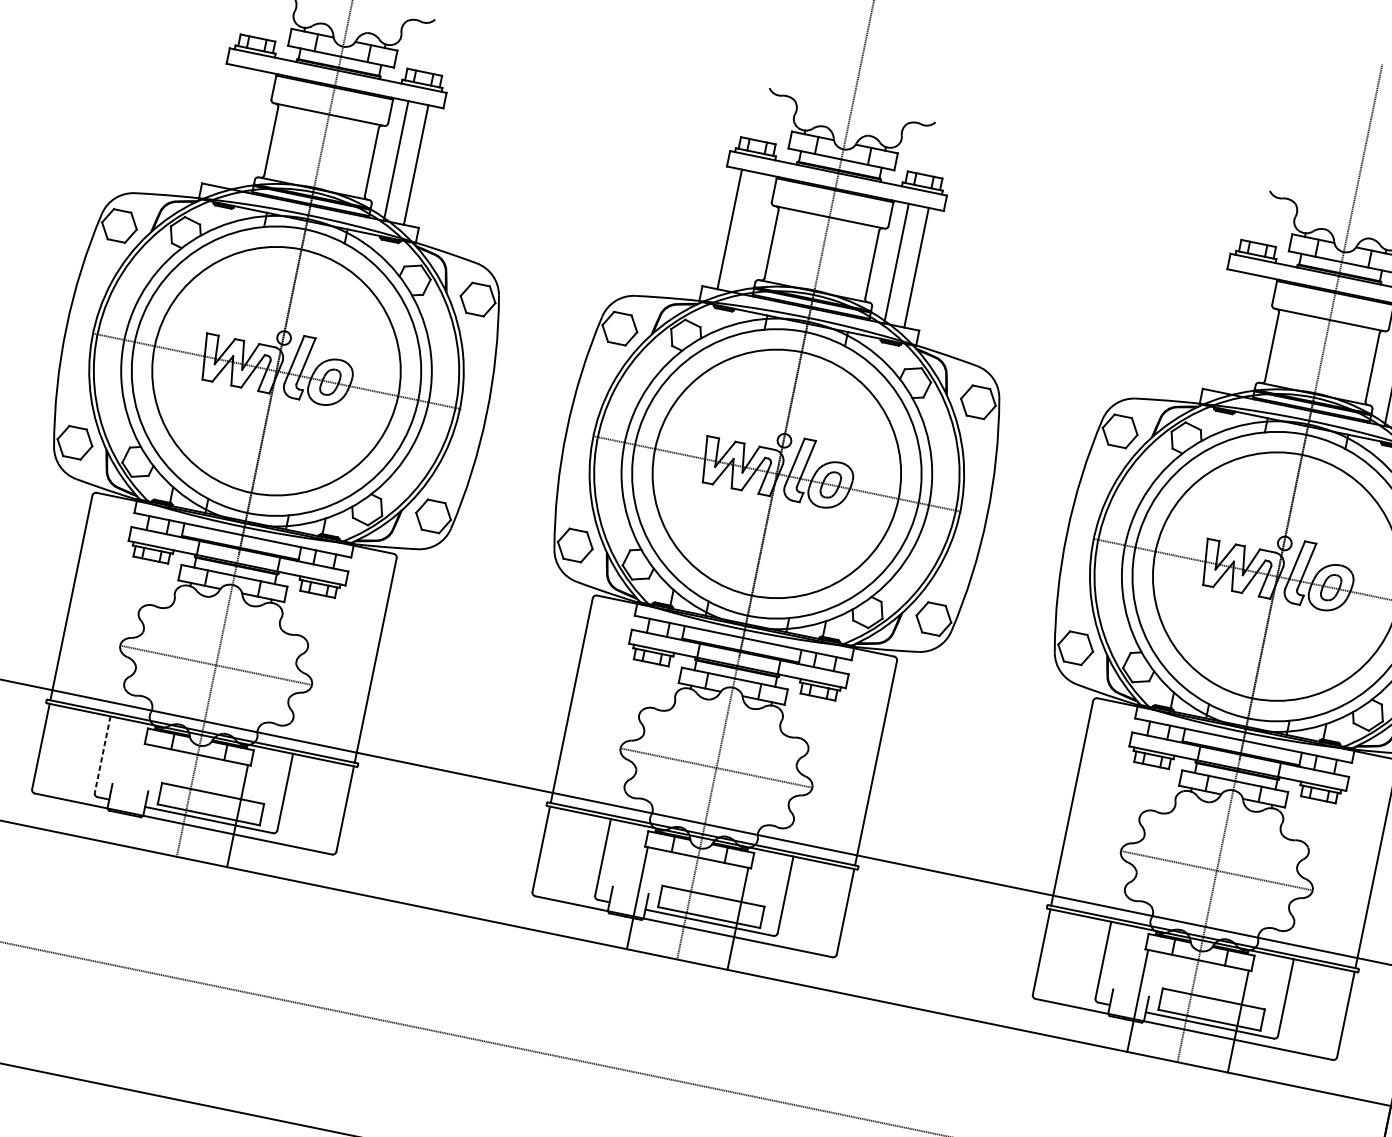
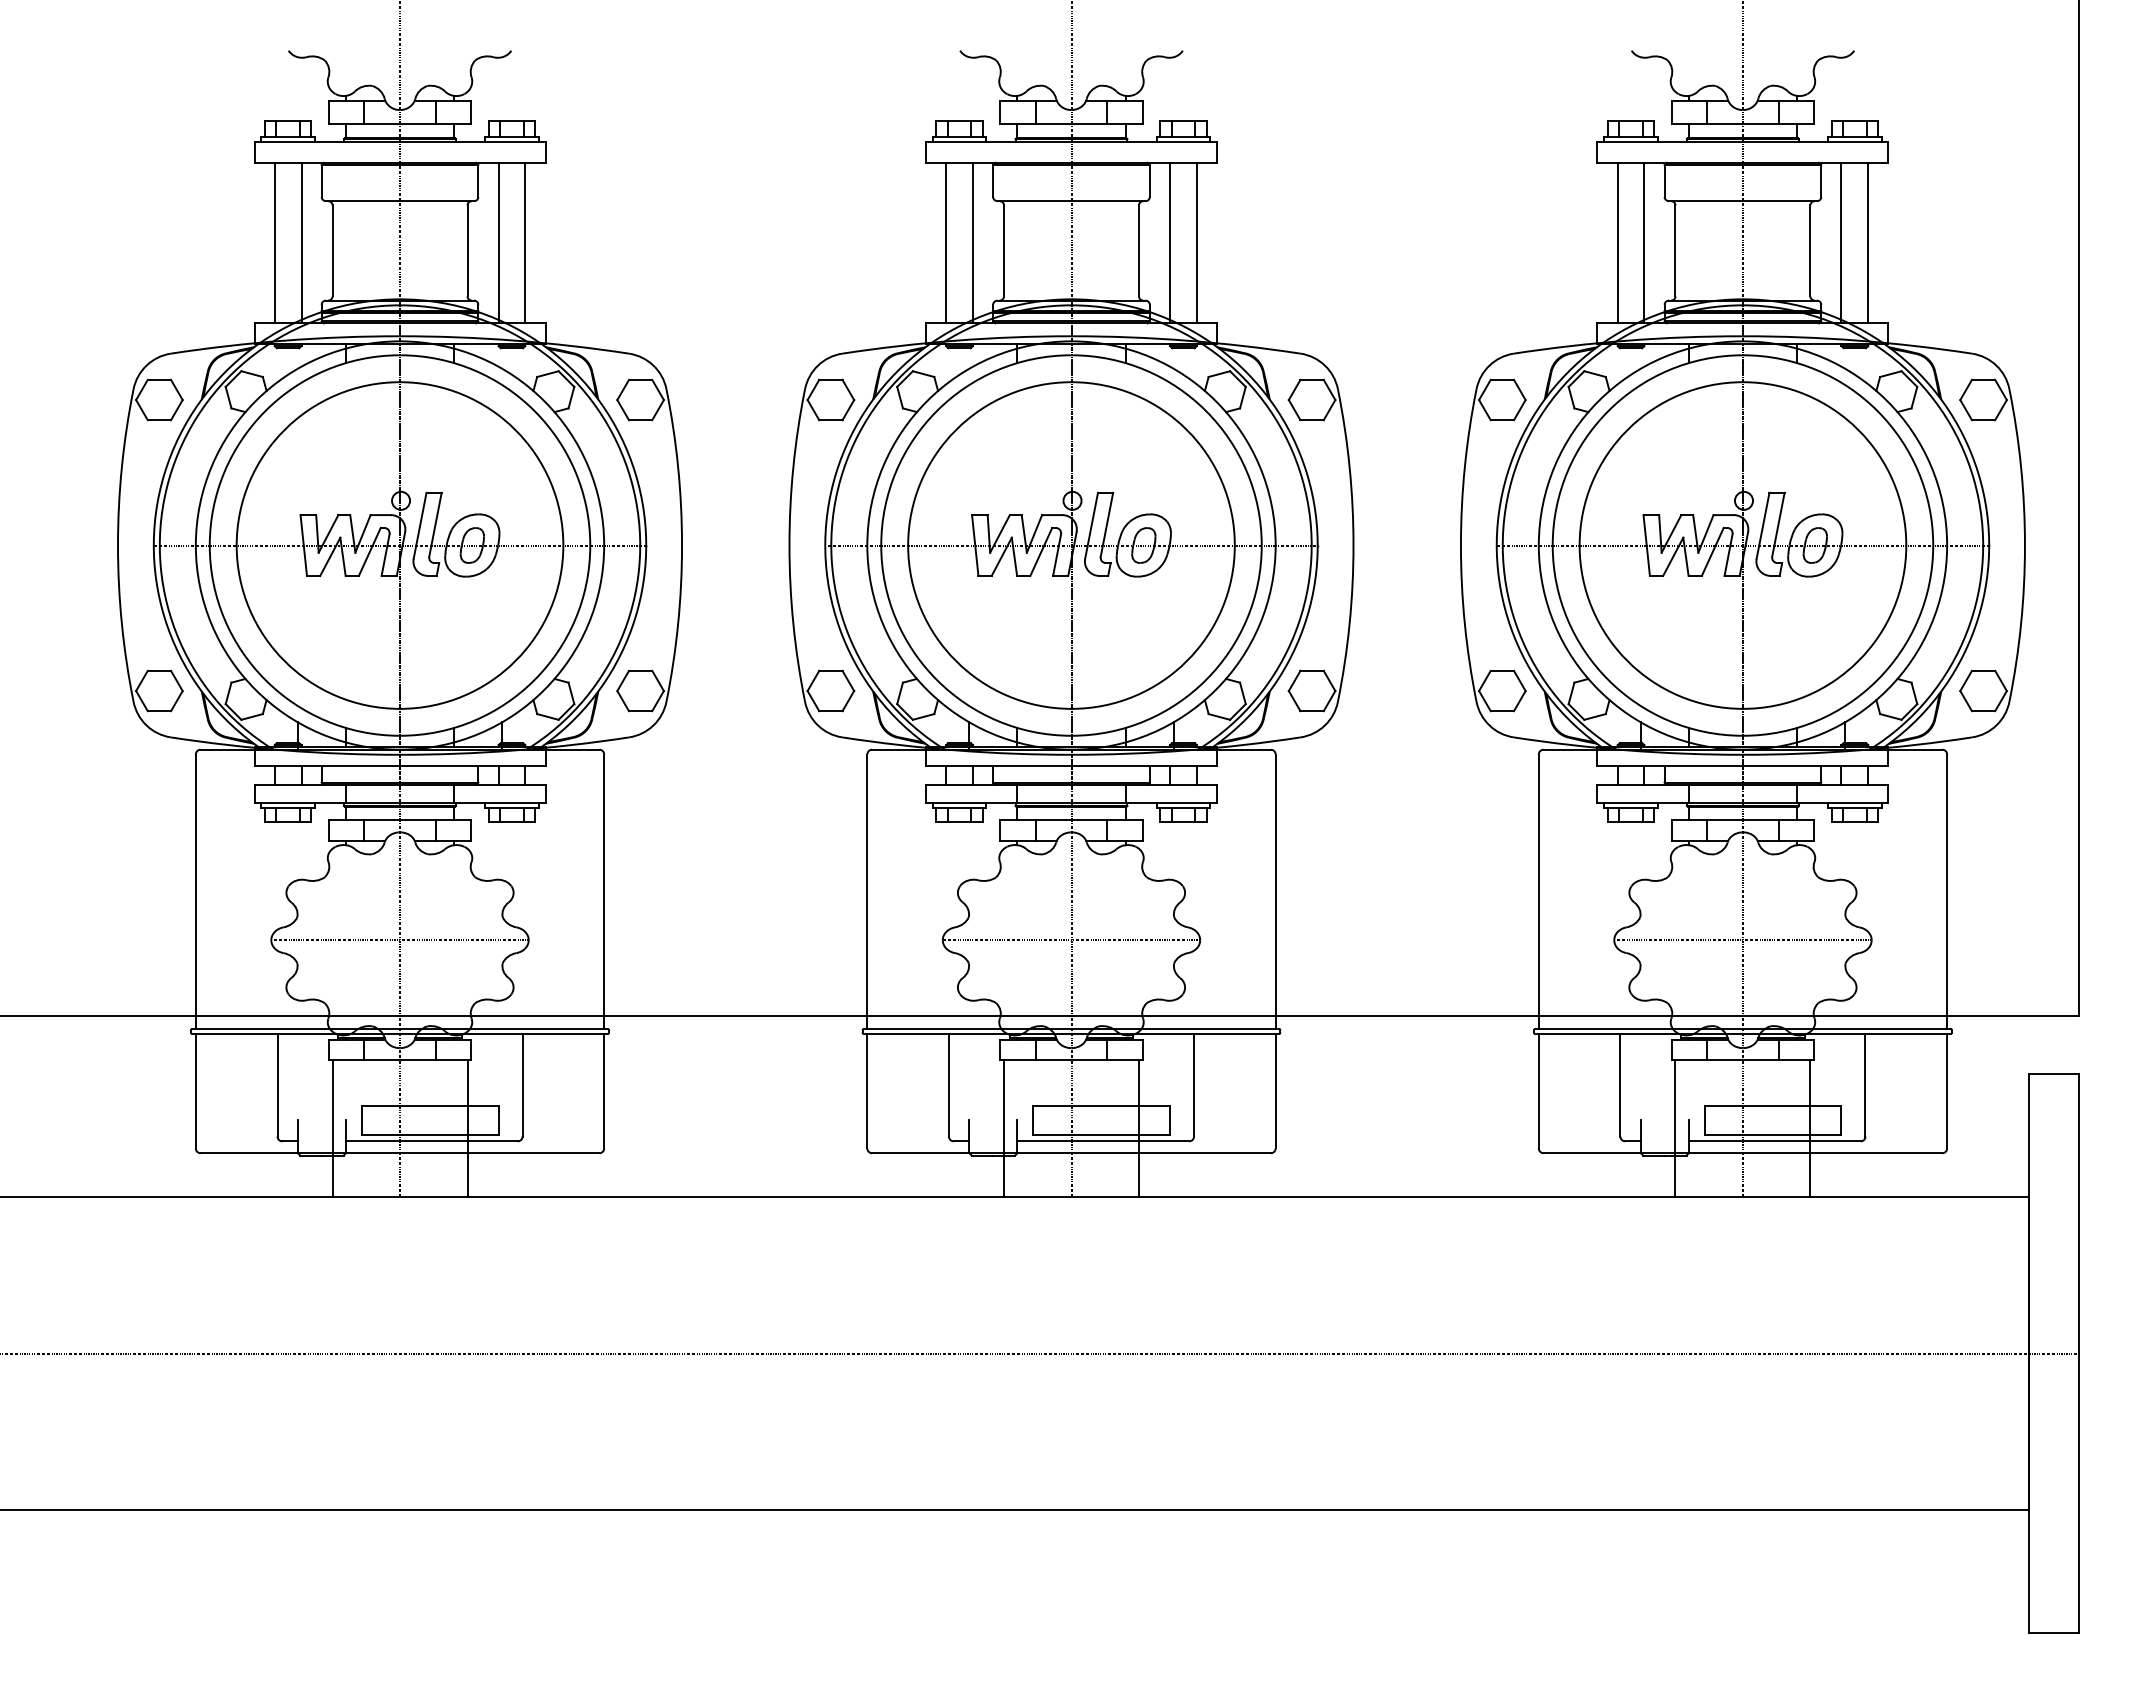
line: (229, 126) -> (274, 242), added
line: (249, 130) -> (301, 242), added
line: (750, 233) -> (973, 242), added
line: (1230, 331) -> (1617, 242), added
line: (1250, 335) -> (1644, 242), added
line: (102, 754) -> (277, 1085), dashed -> solid
line: (137, 795) -> (332, 1128), added

